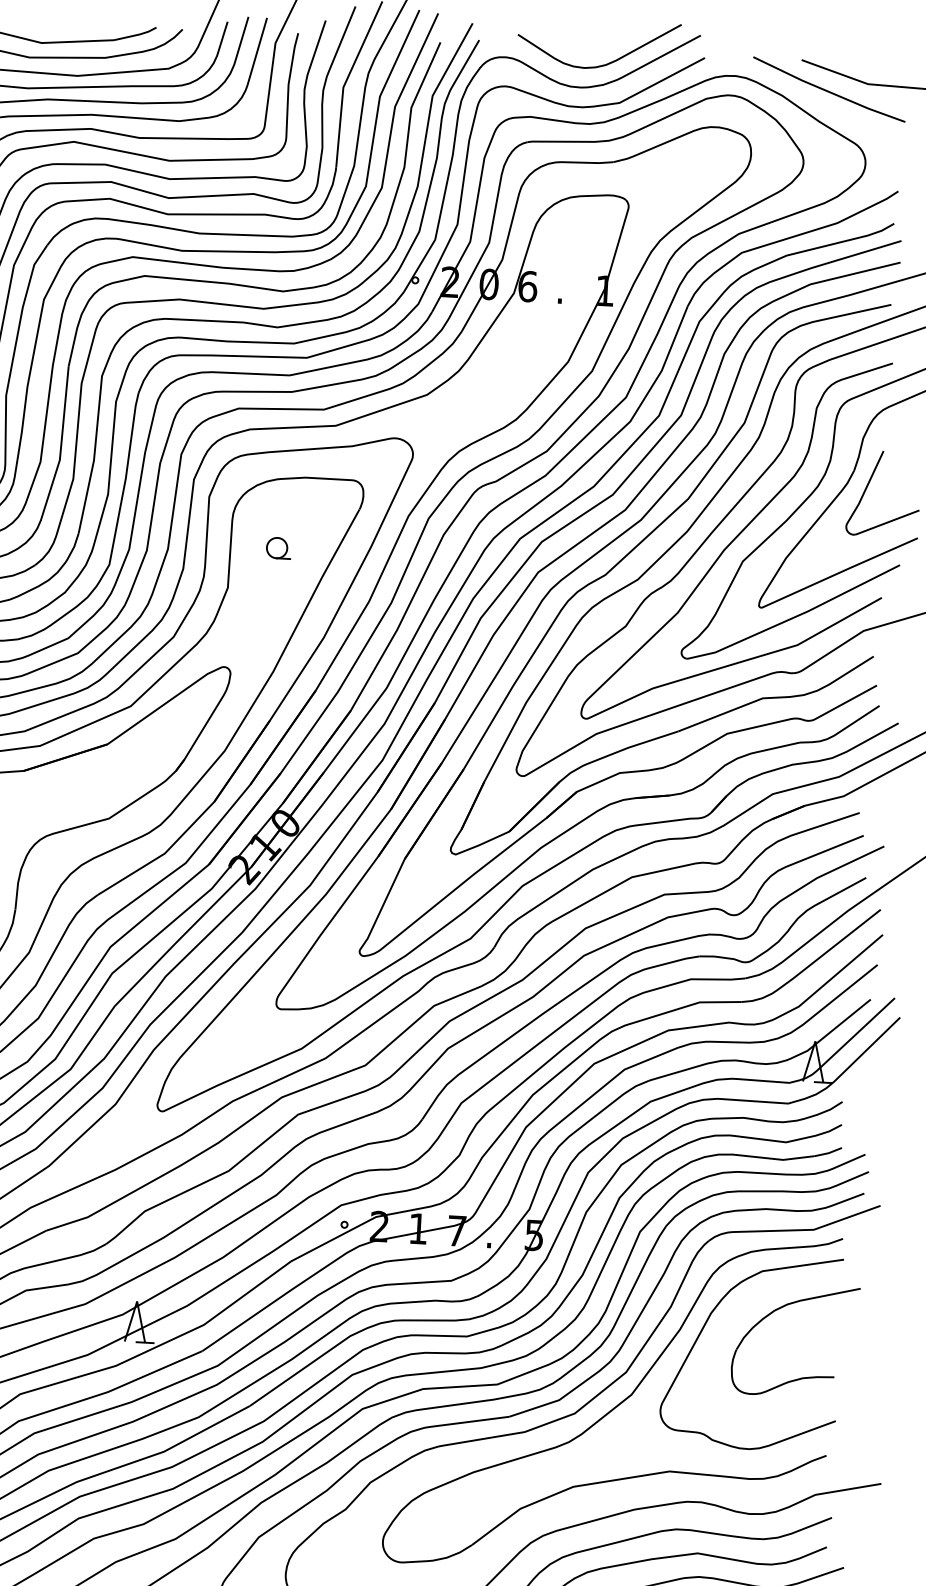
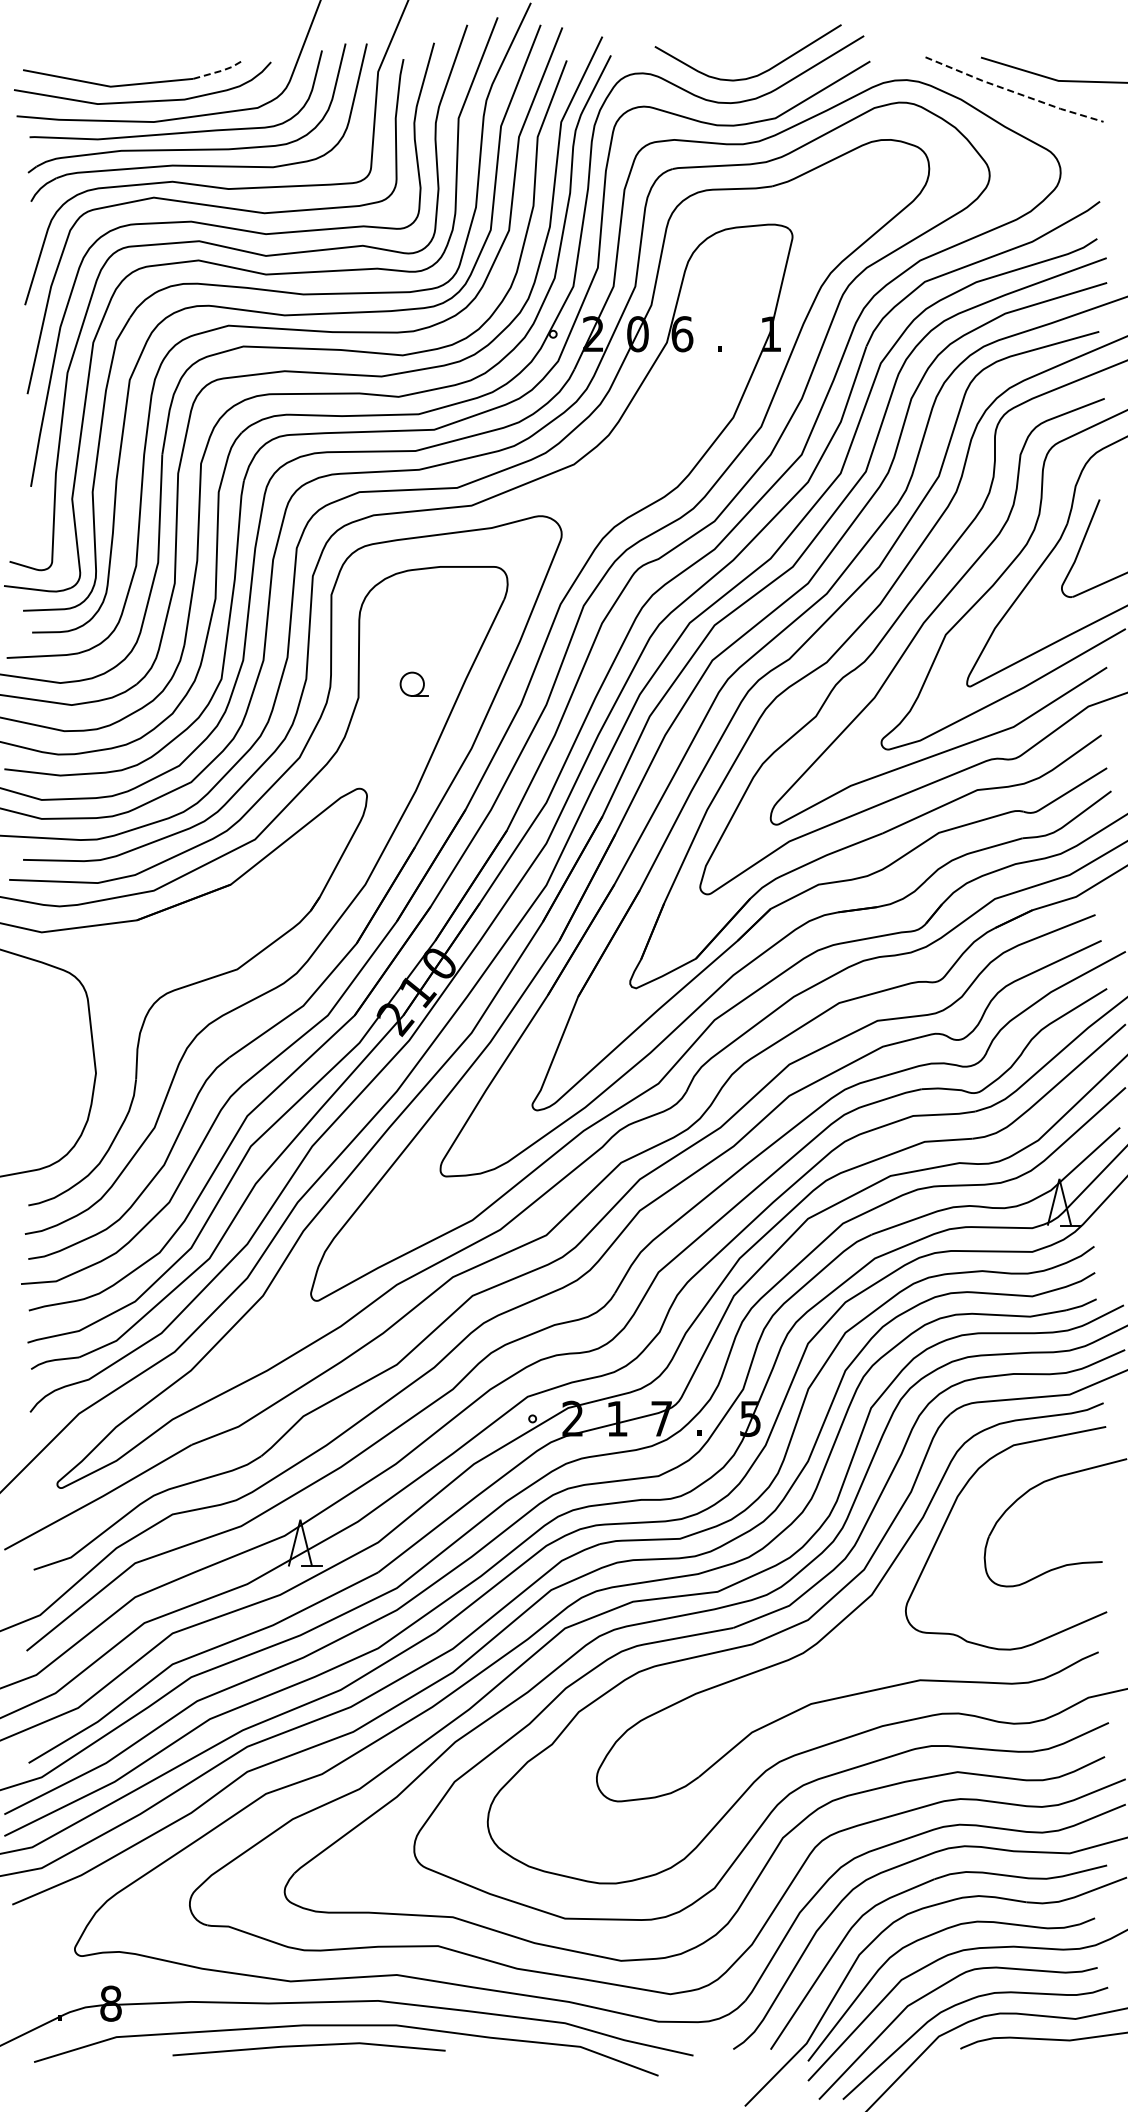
line: (137, 35) -> (219, 71), solid -> dashed
line: (828, 92) -> (1013, 92), solid -> dashed
part: (278, 547) -> (413, 683), moved

